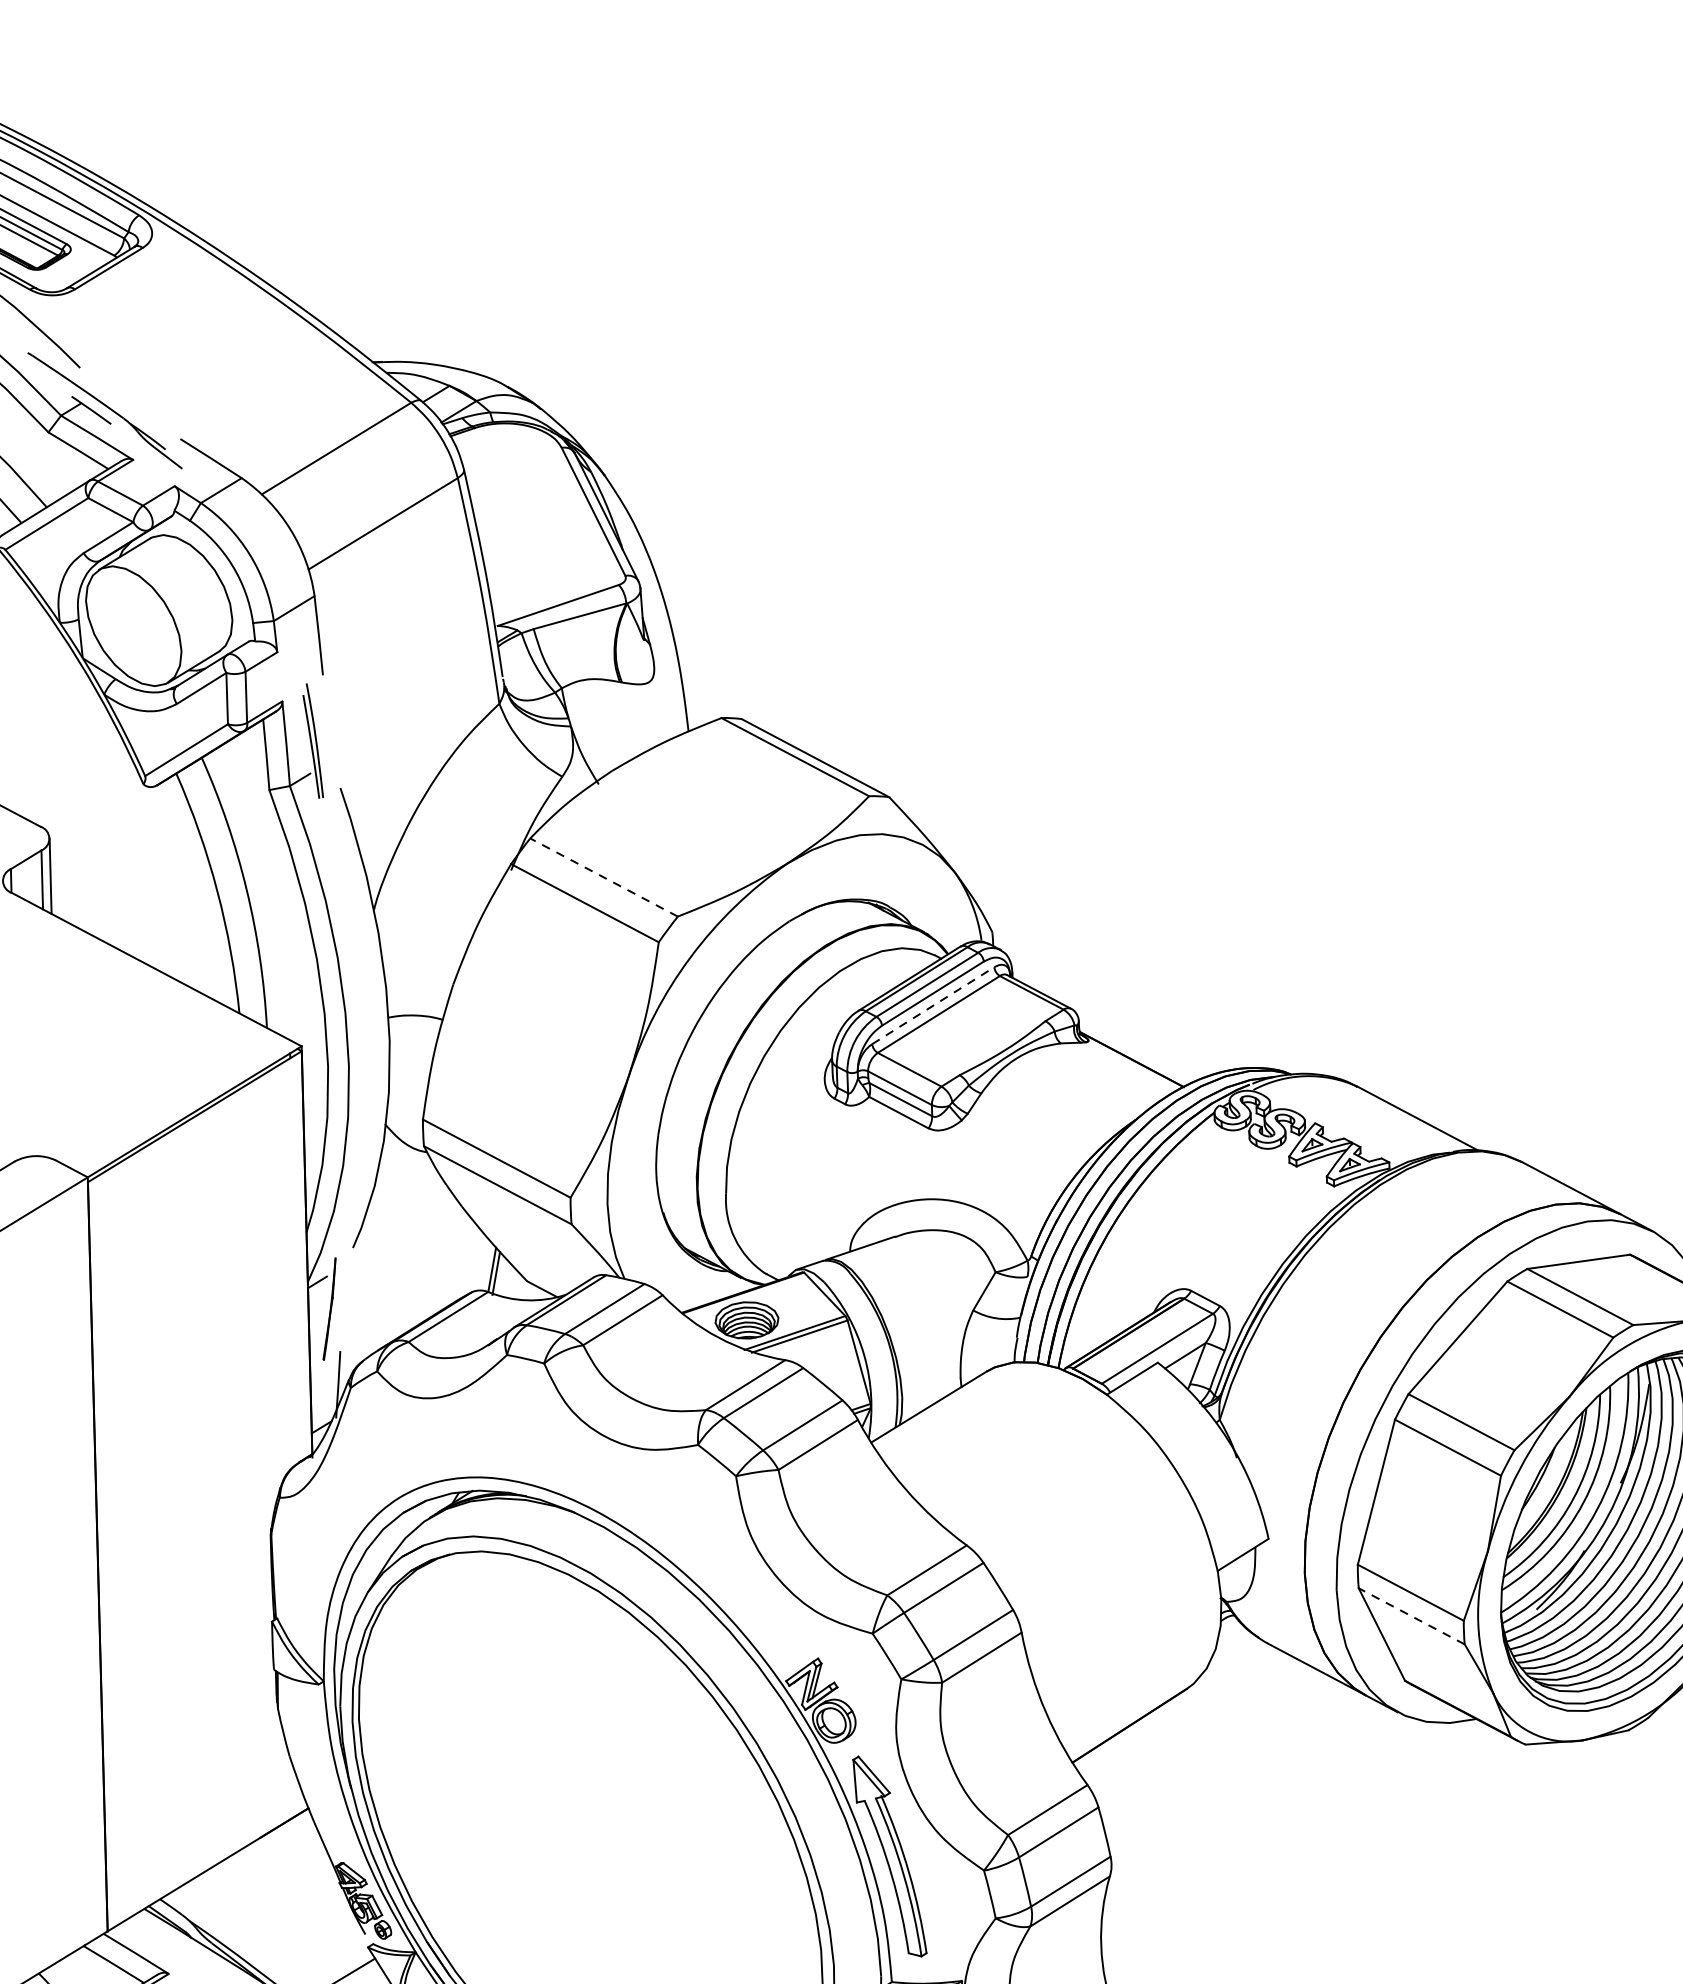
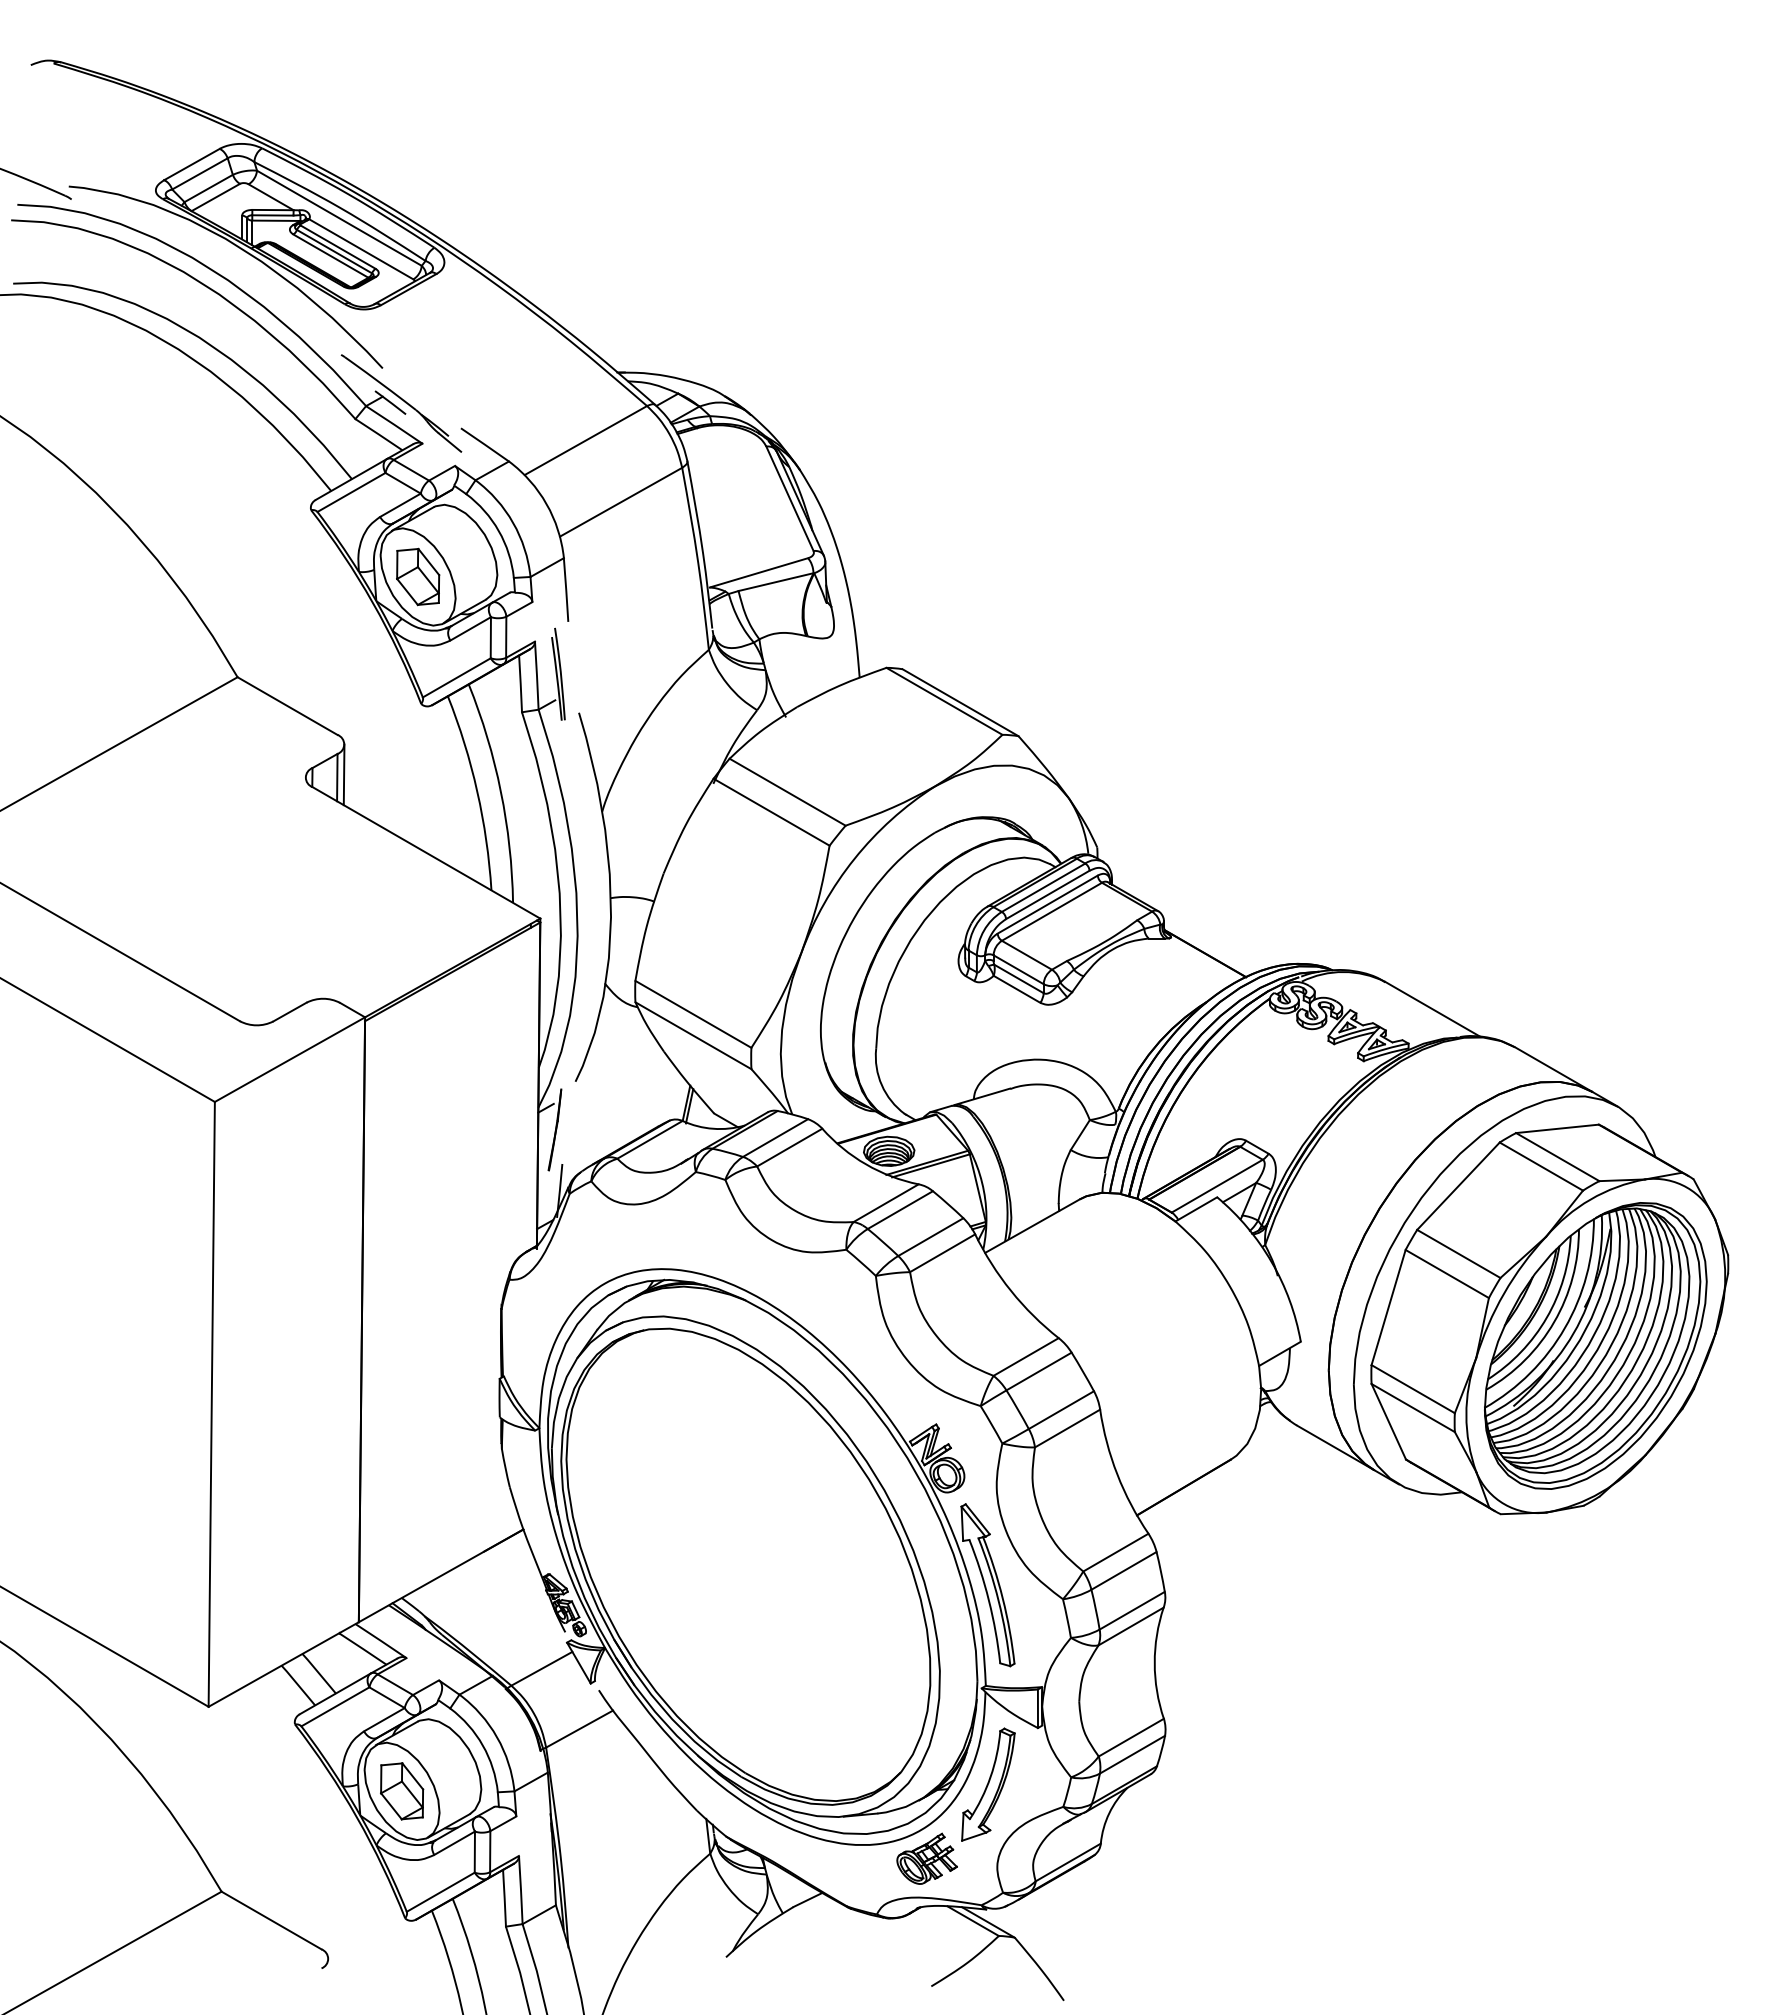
part: (134, 625) -> (418, 576), added
line: (603, 877) -> (787, 792), dashed -> solid
line: (932, 1005) -> (1047, 904), dashed -> solid
line: (1410, 1615) -> (1412, 1407), dashed -> solid

